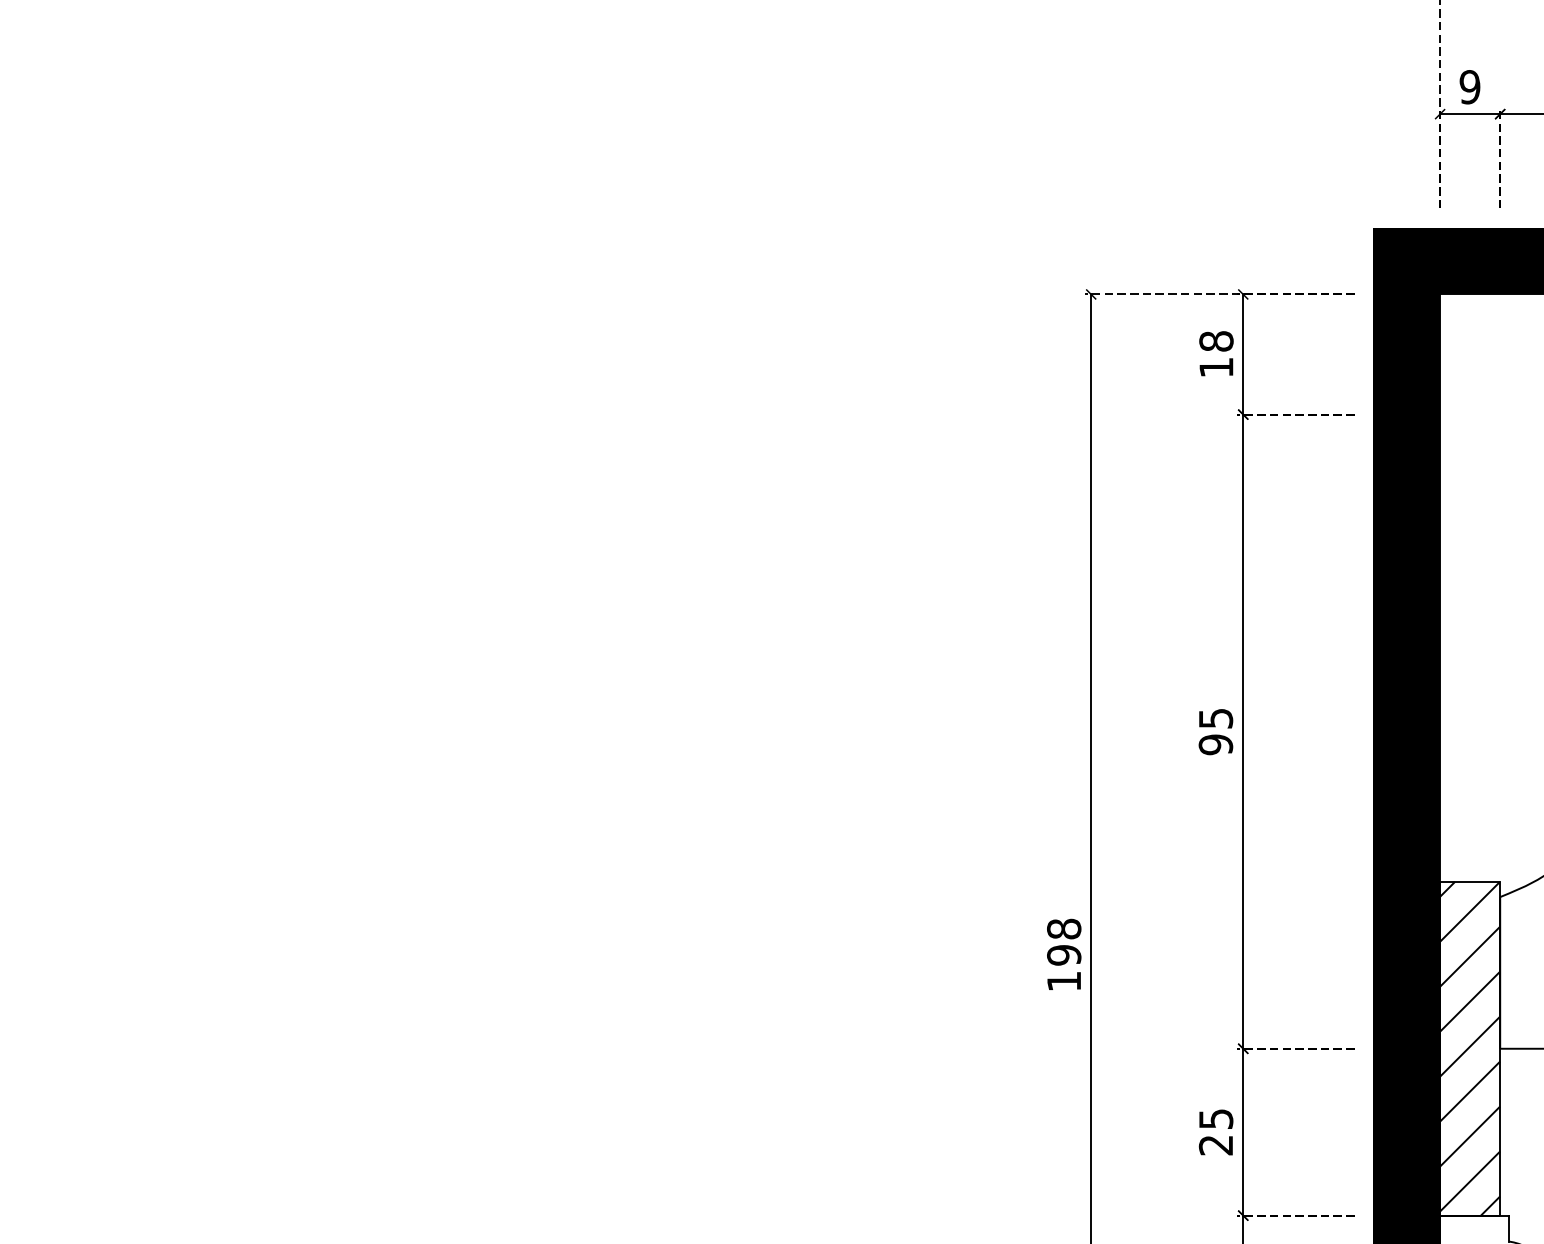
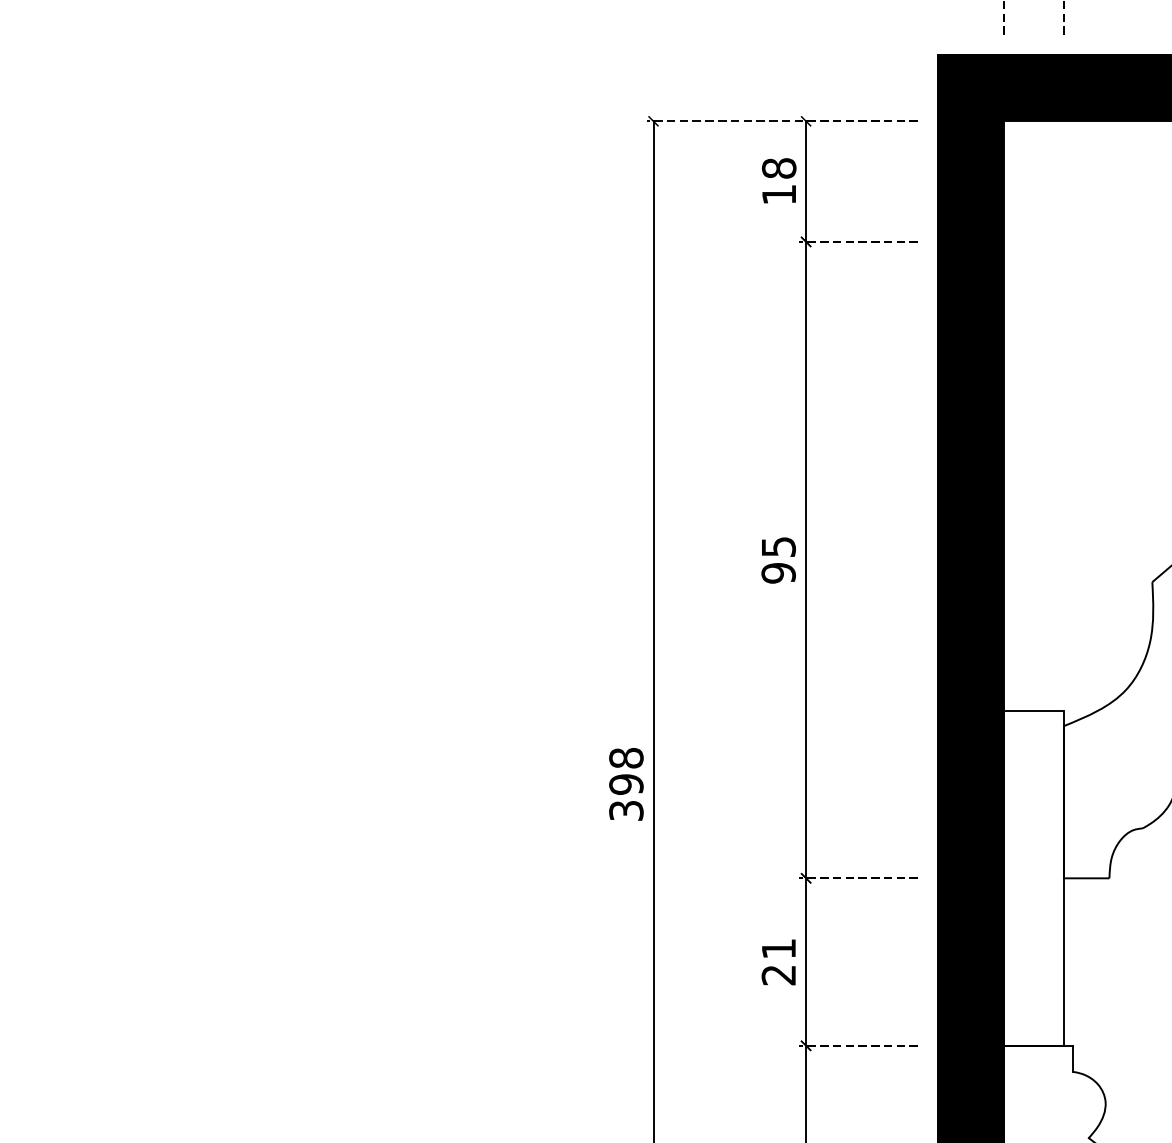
text: (1064, 981) -> (626, 810), 198 -> 398
hatch: (1470, 1048) -> (1034, 878), removed
text: (1216, 1118) -> (779, 948), 25 -> 21

